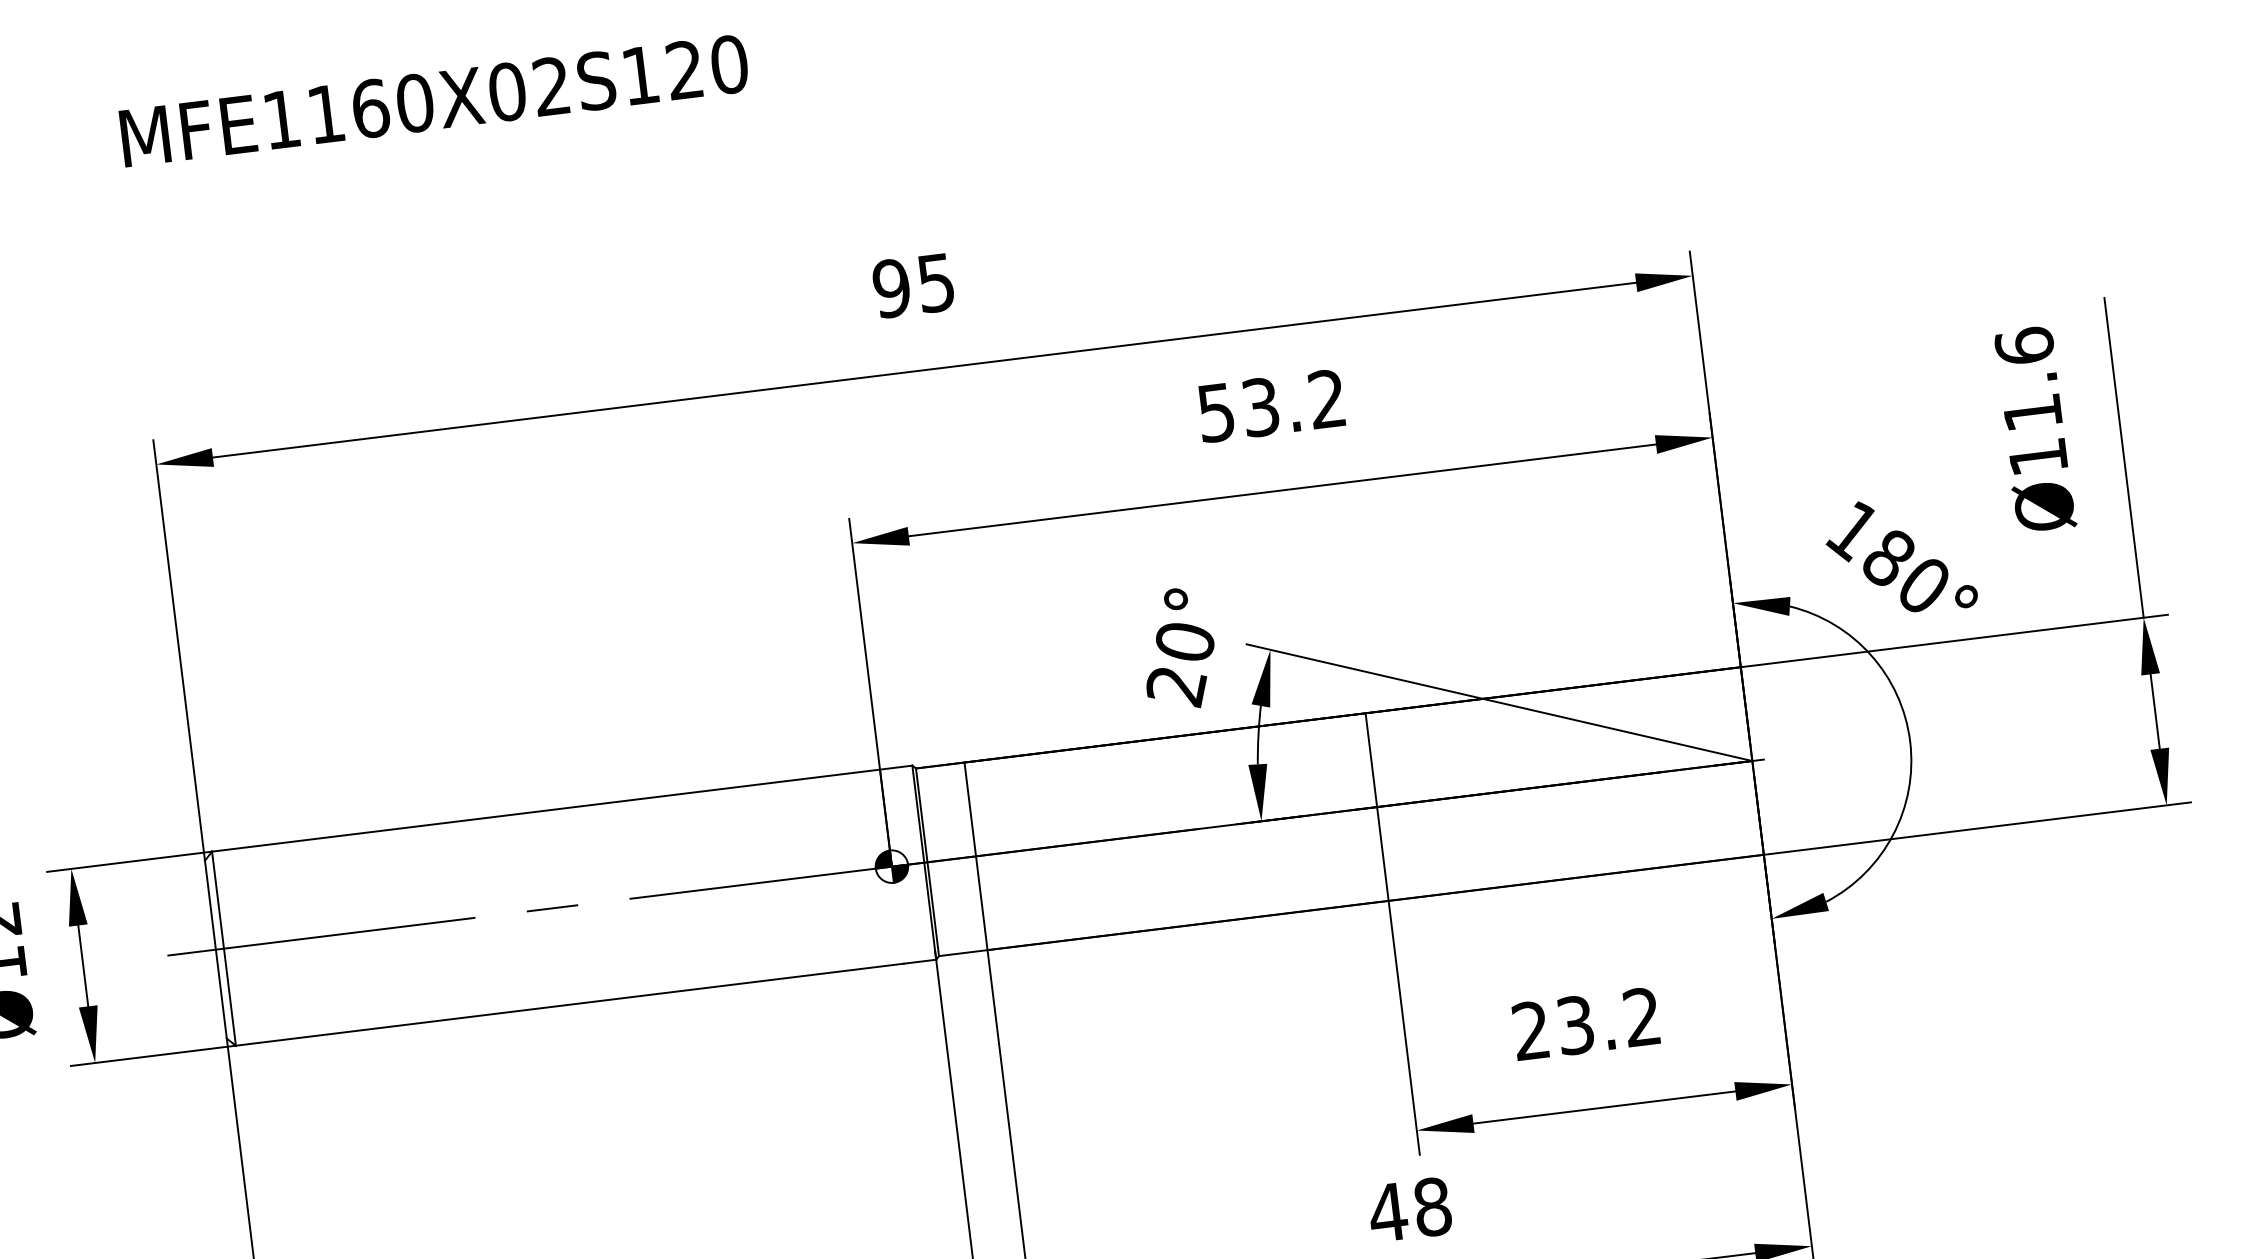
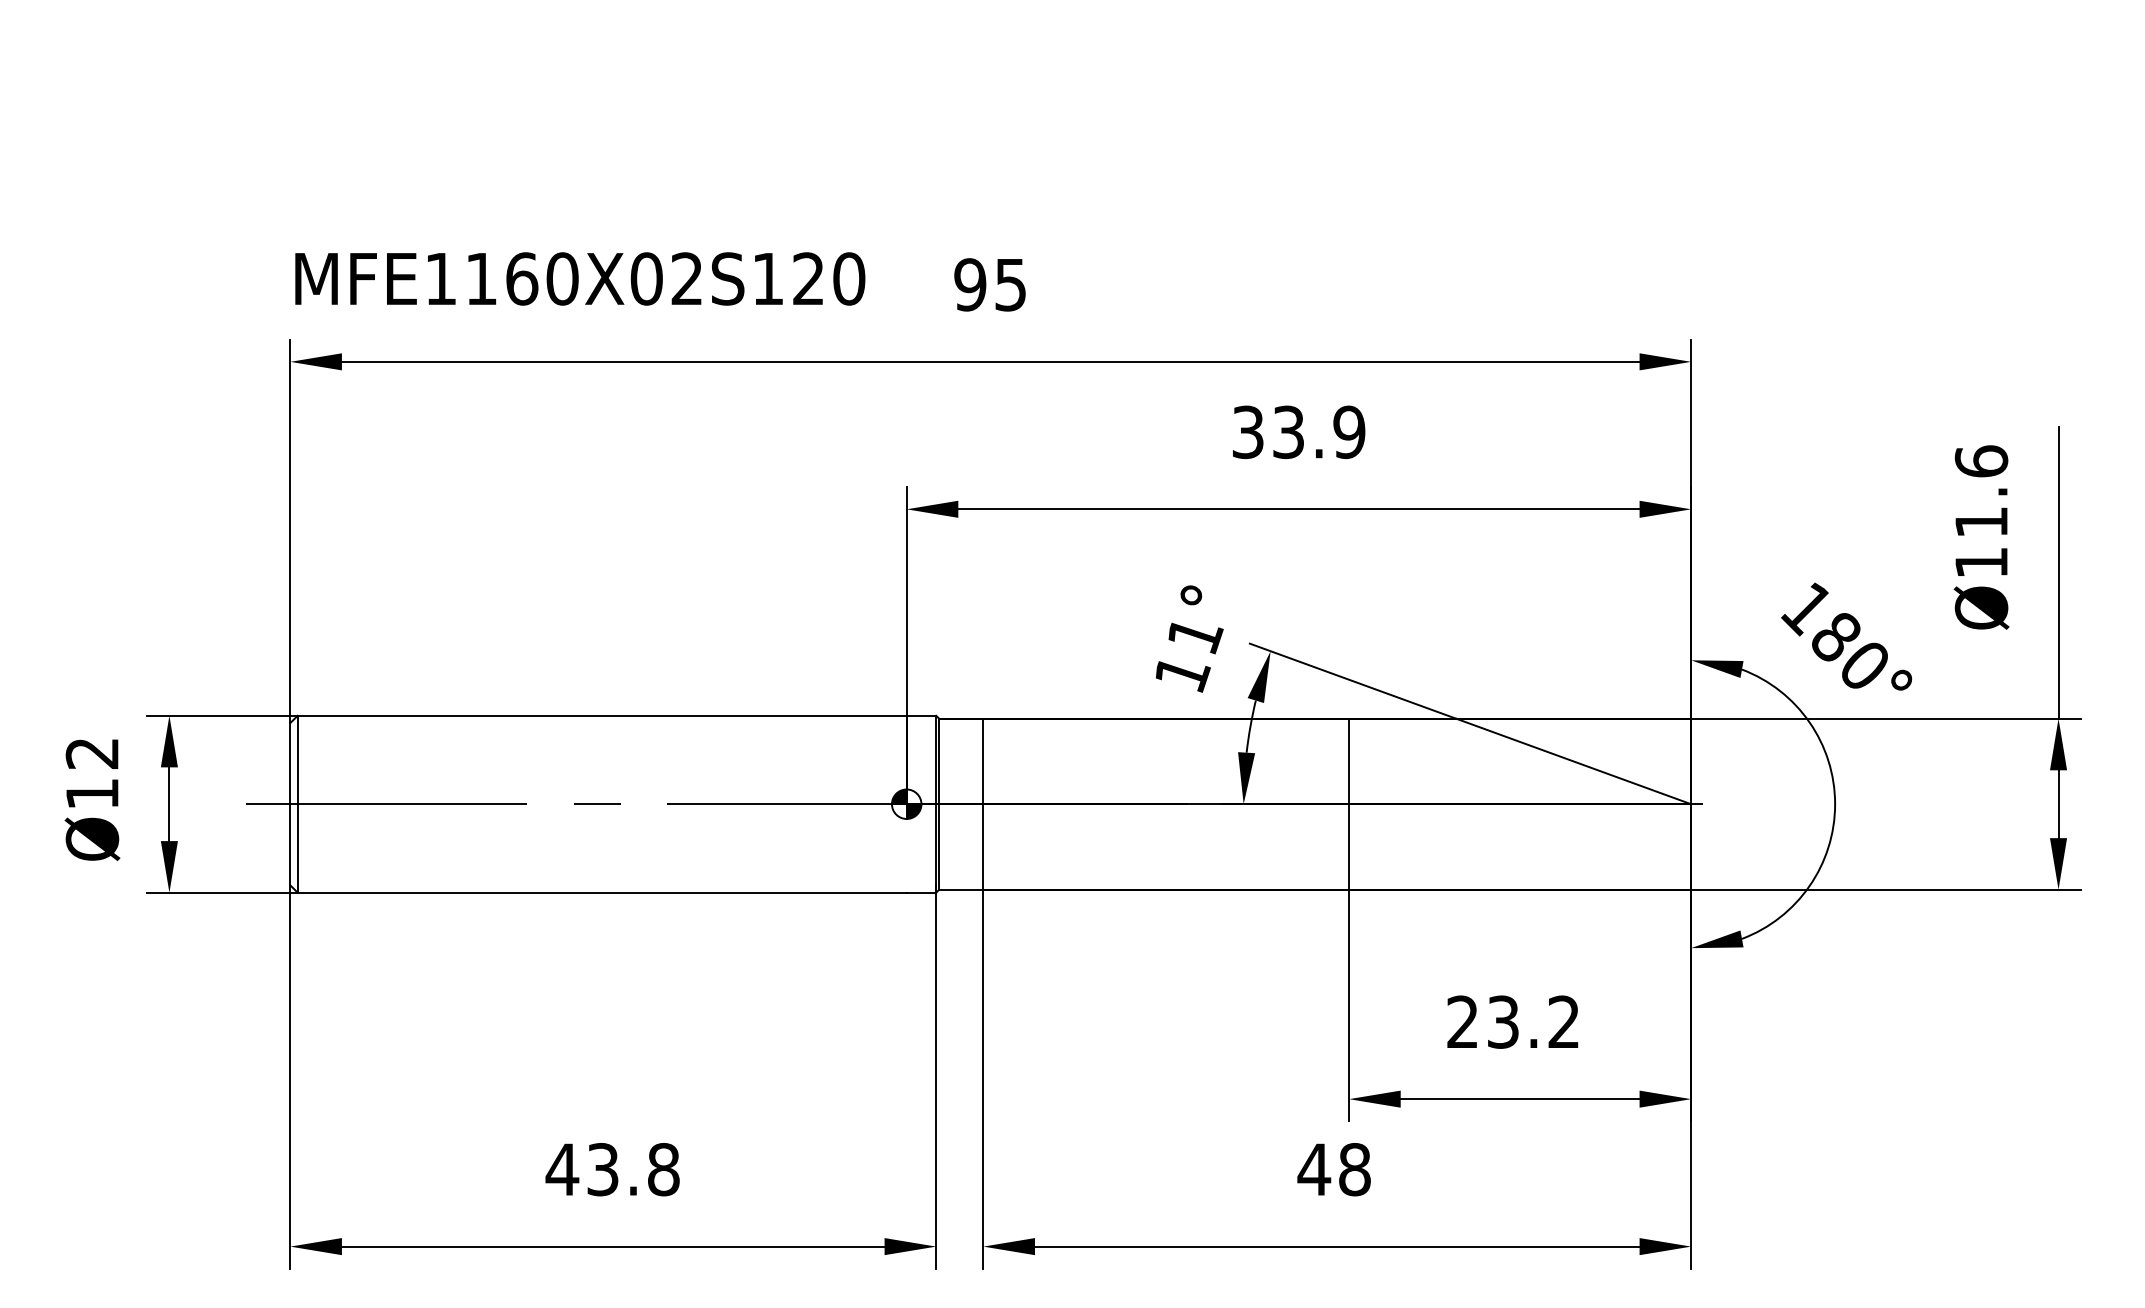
text: (434, 100) -> (580, 278), moved
text: (1272, 406) -> (1299, 432), 53.2 -> 33.9
text: (1182, 665) -> (1189, 655), 20° -> 11°

